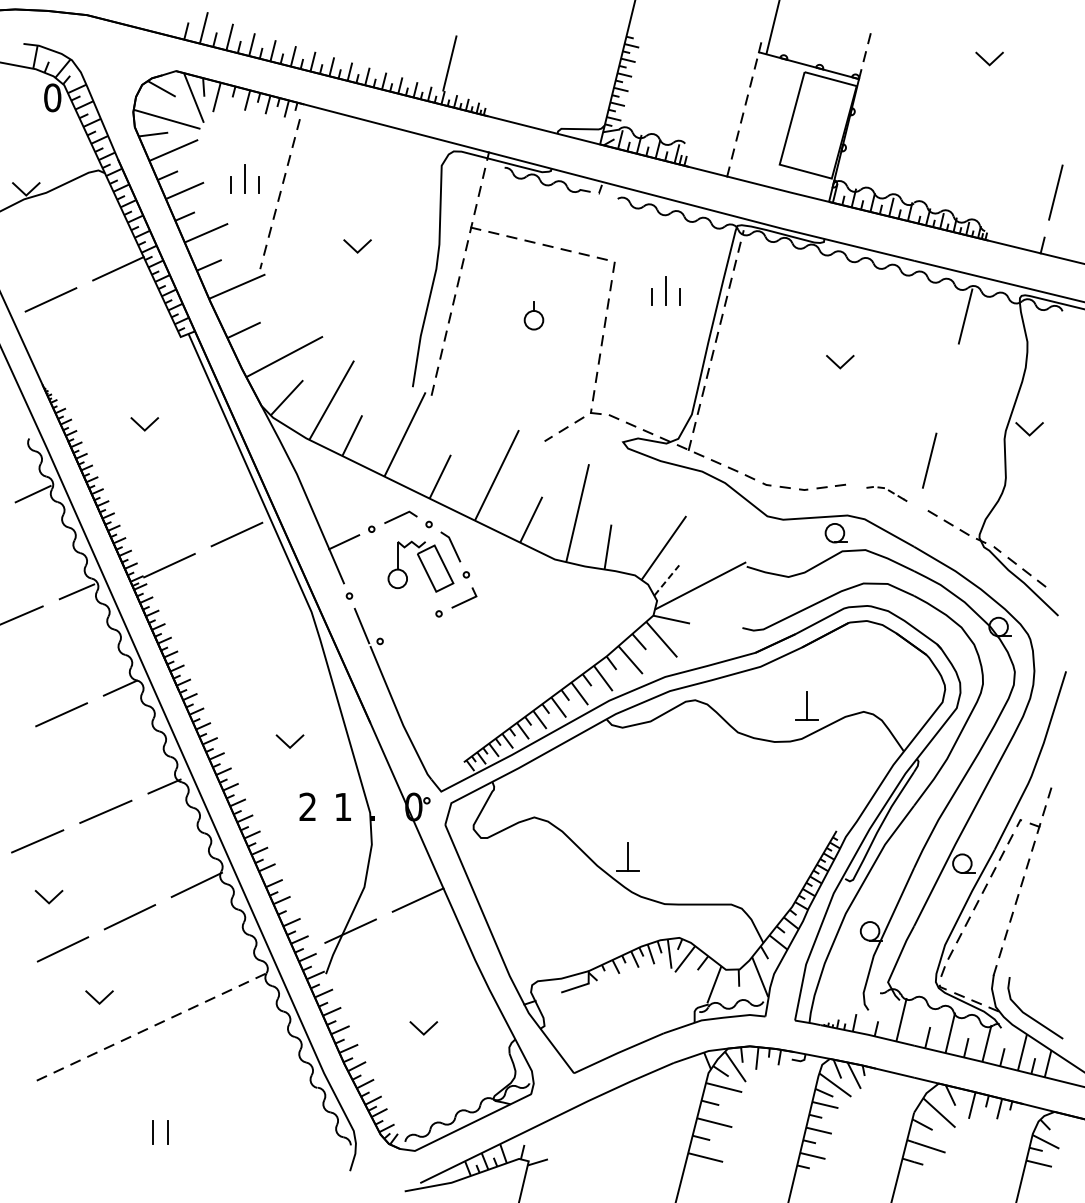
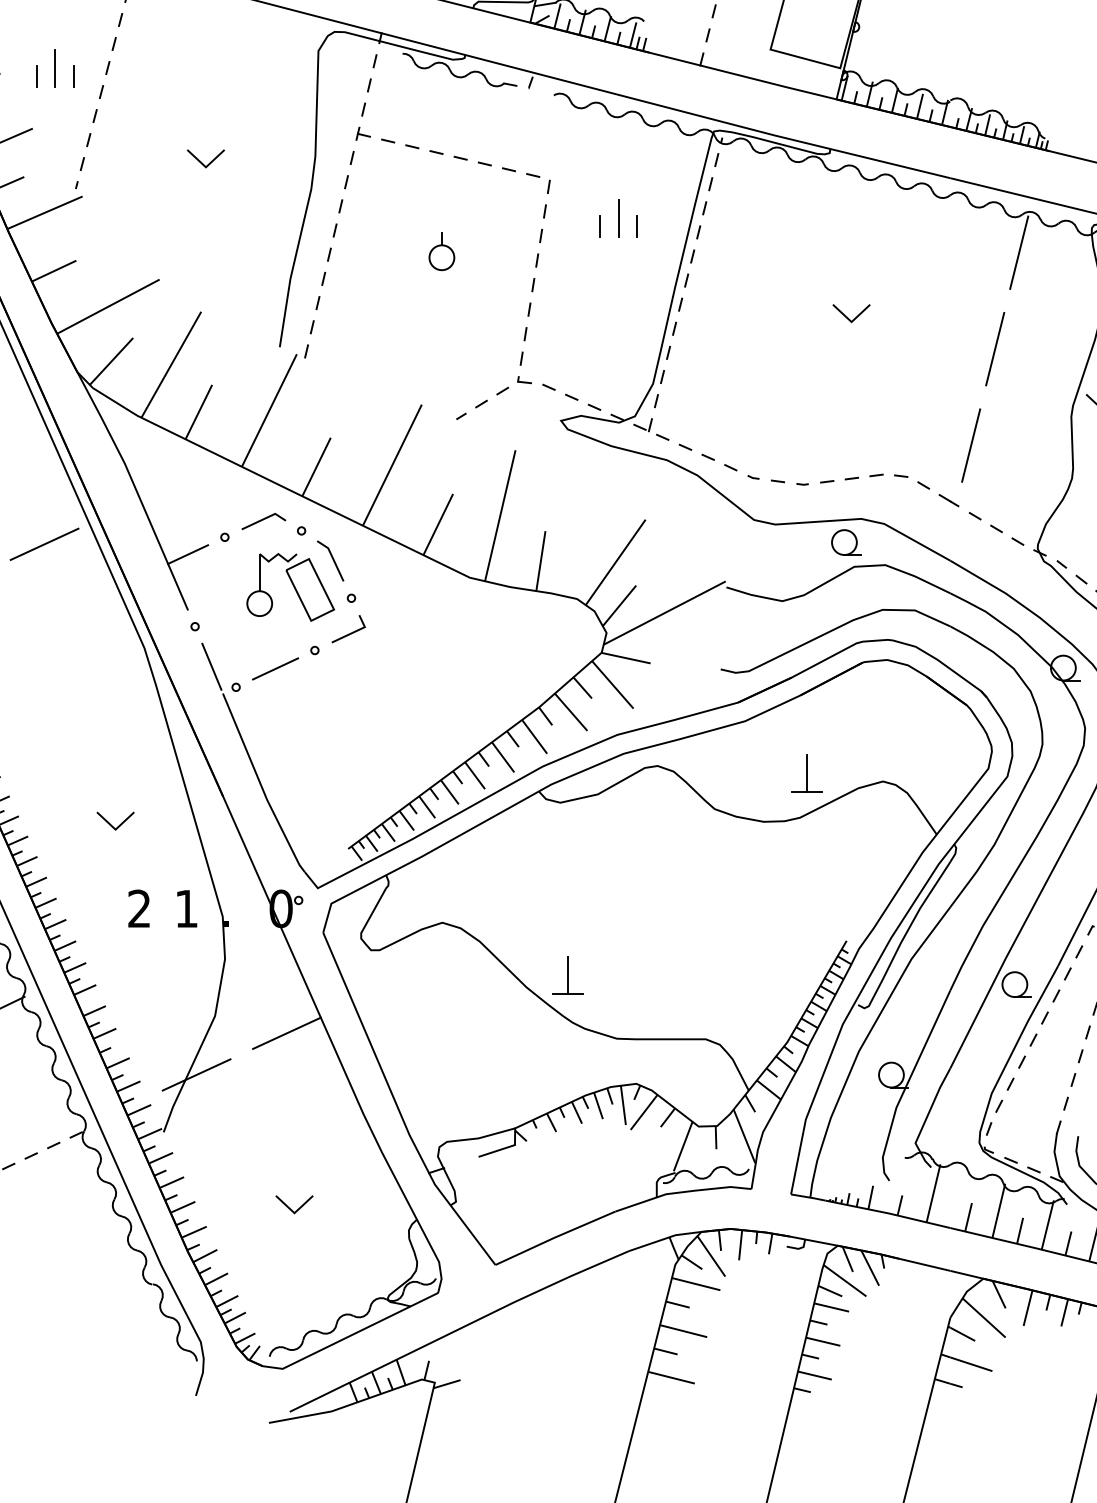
line: (947, 388) -> (995, 349), added
part: (886, 493) -> (913, 489), size x1.67
line: (666, 580) -> (619, 605), dashed -> solid
line: (409, 627) -> (275, 668), added

